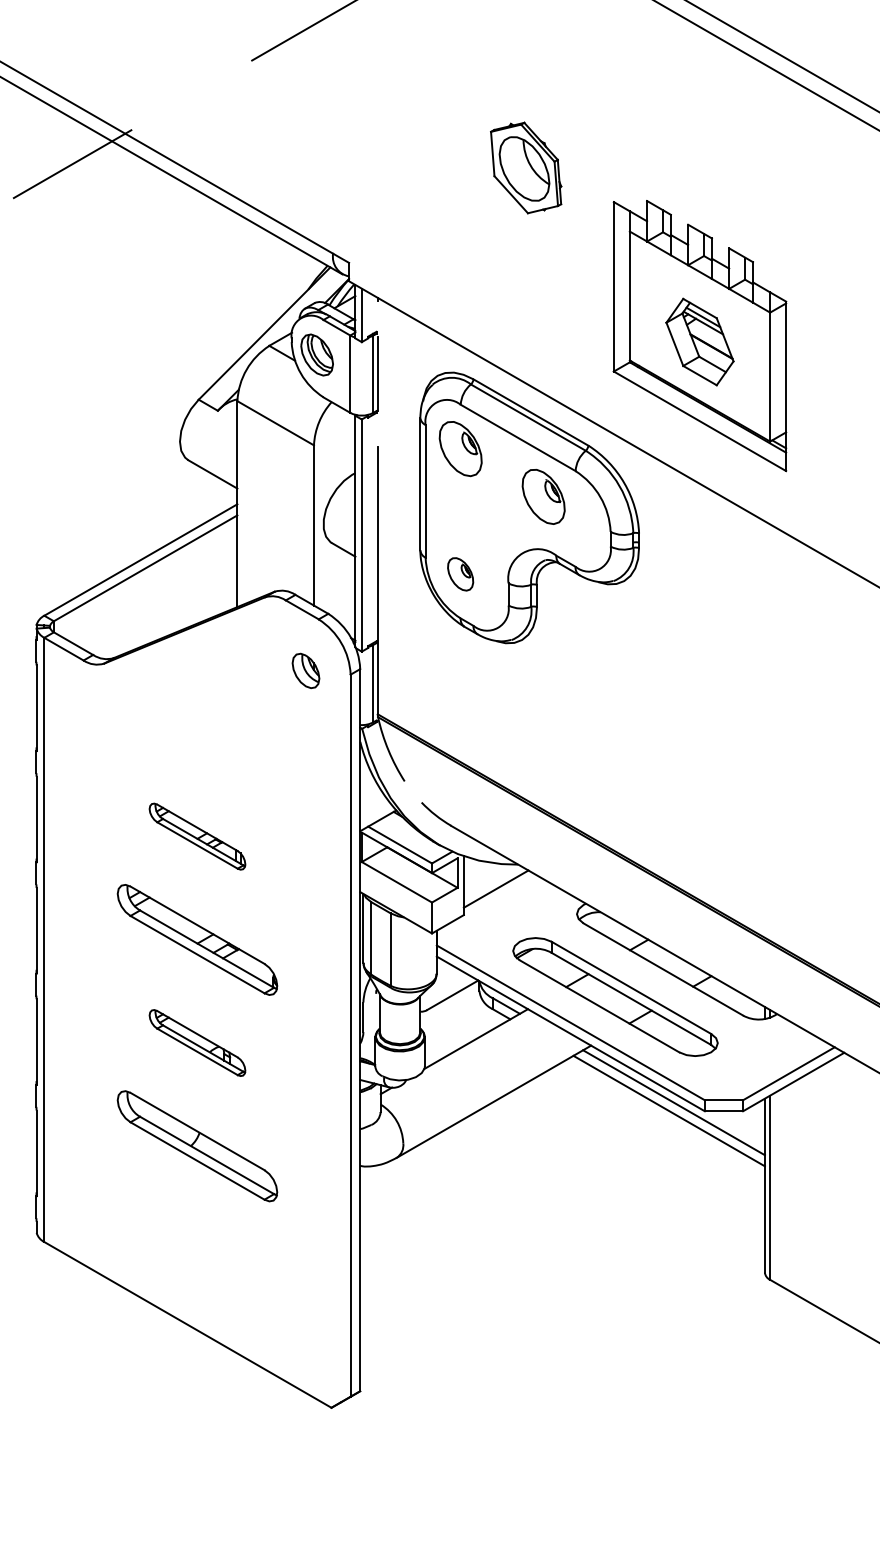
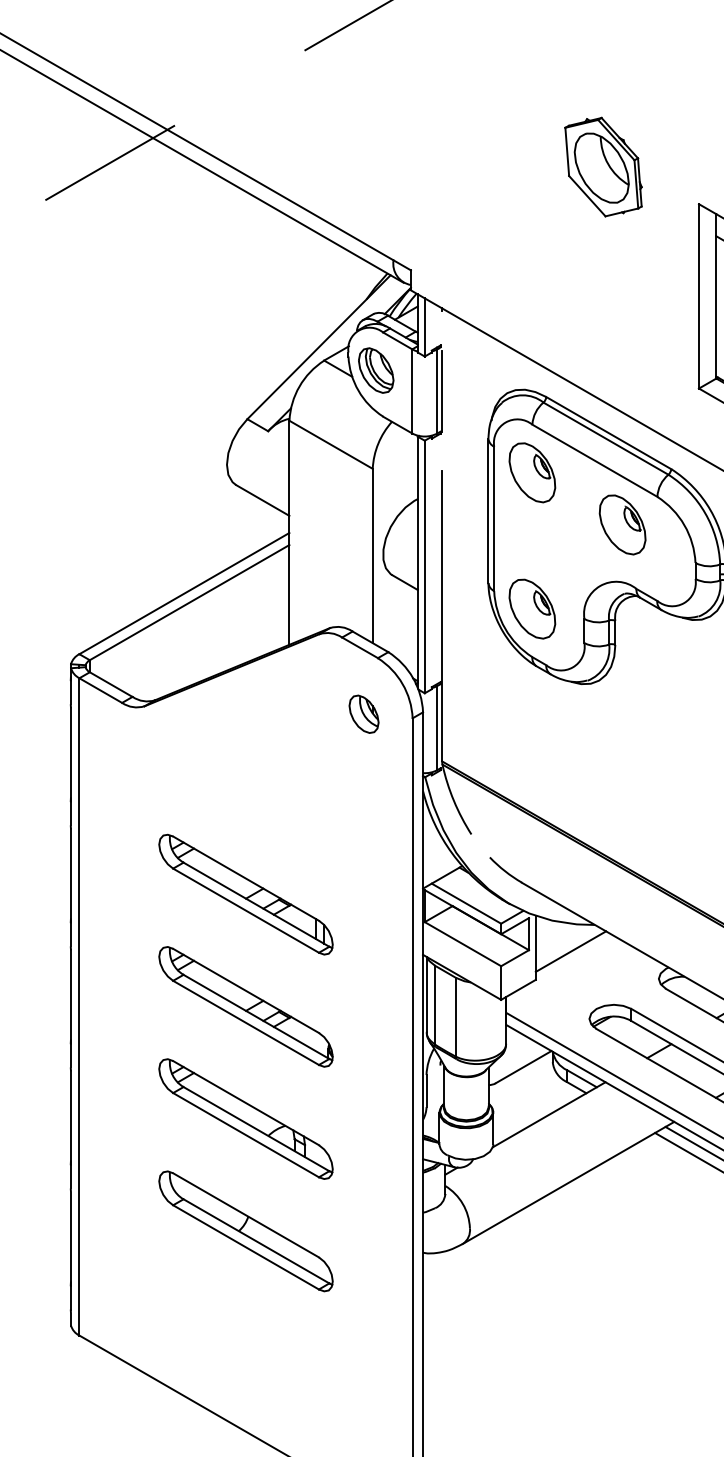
part: (460, 574) -> (532, 609), size x1.67
part: (197, 836) -> (246, 894), size x1.67
part: (197, 1042) -> (246, 1118), size x1.67

